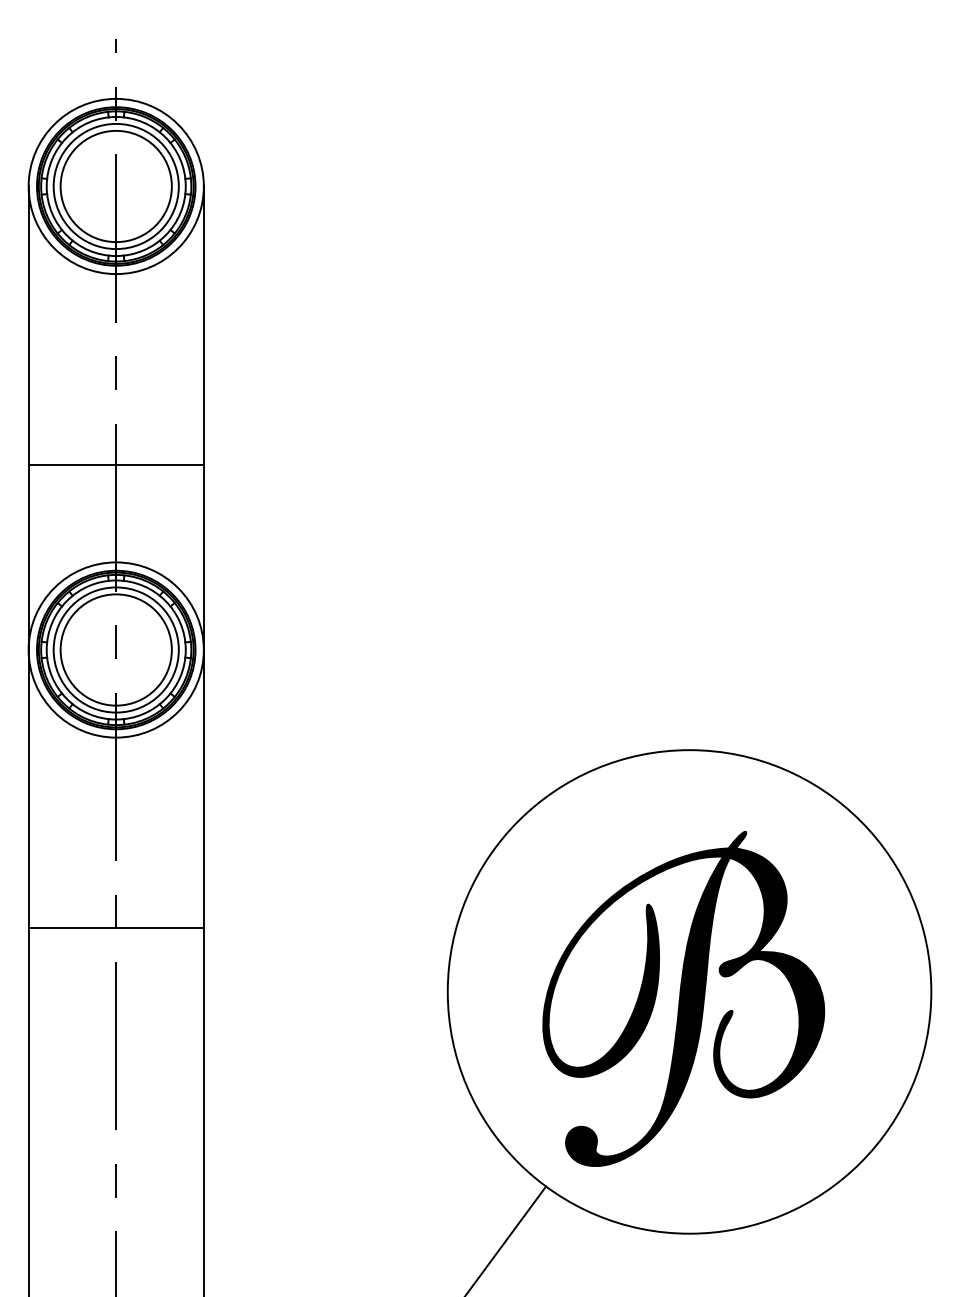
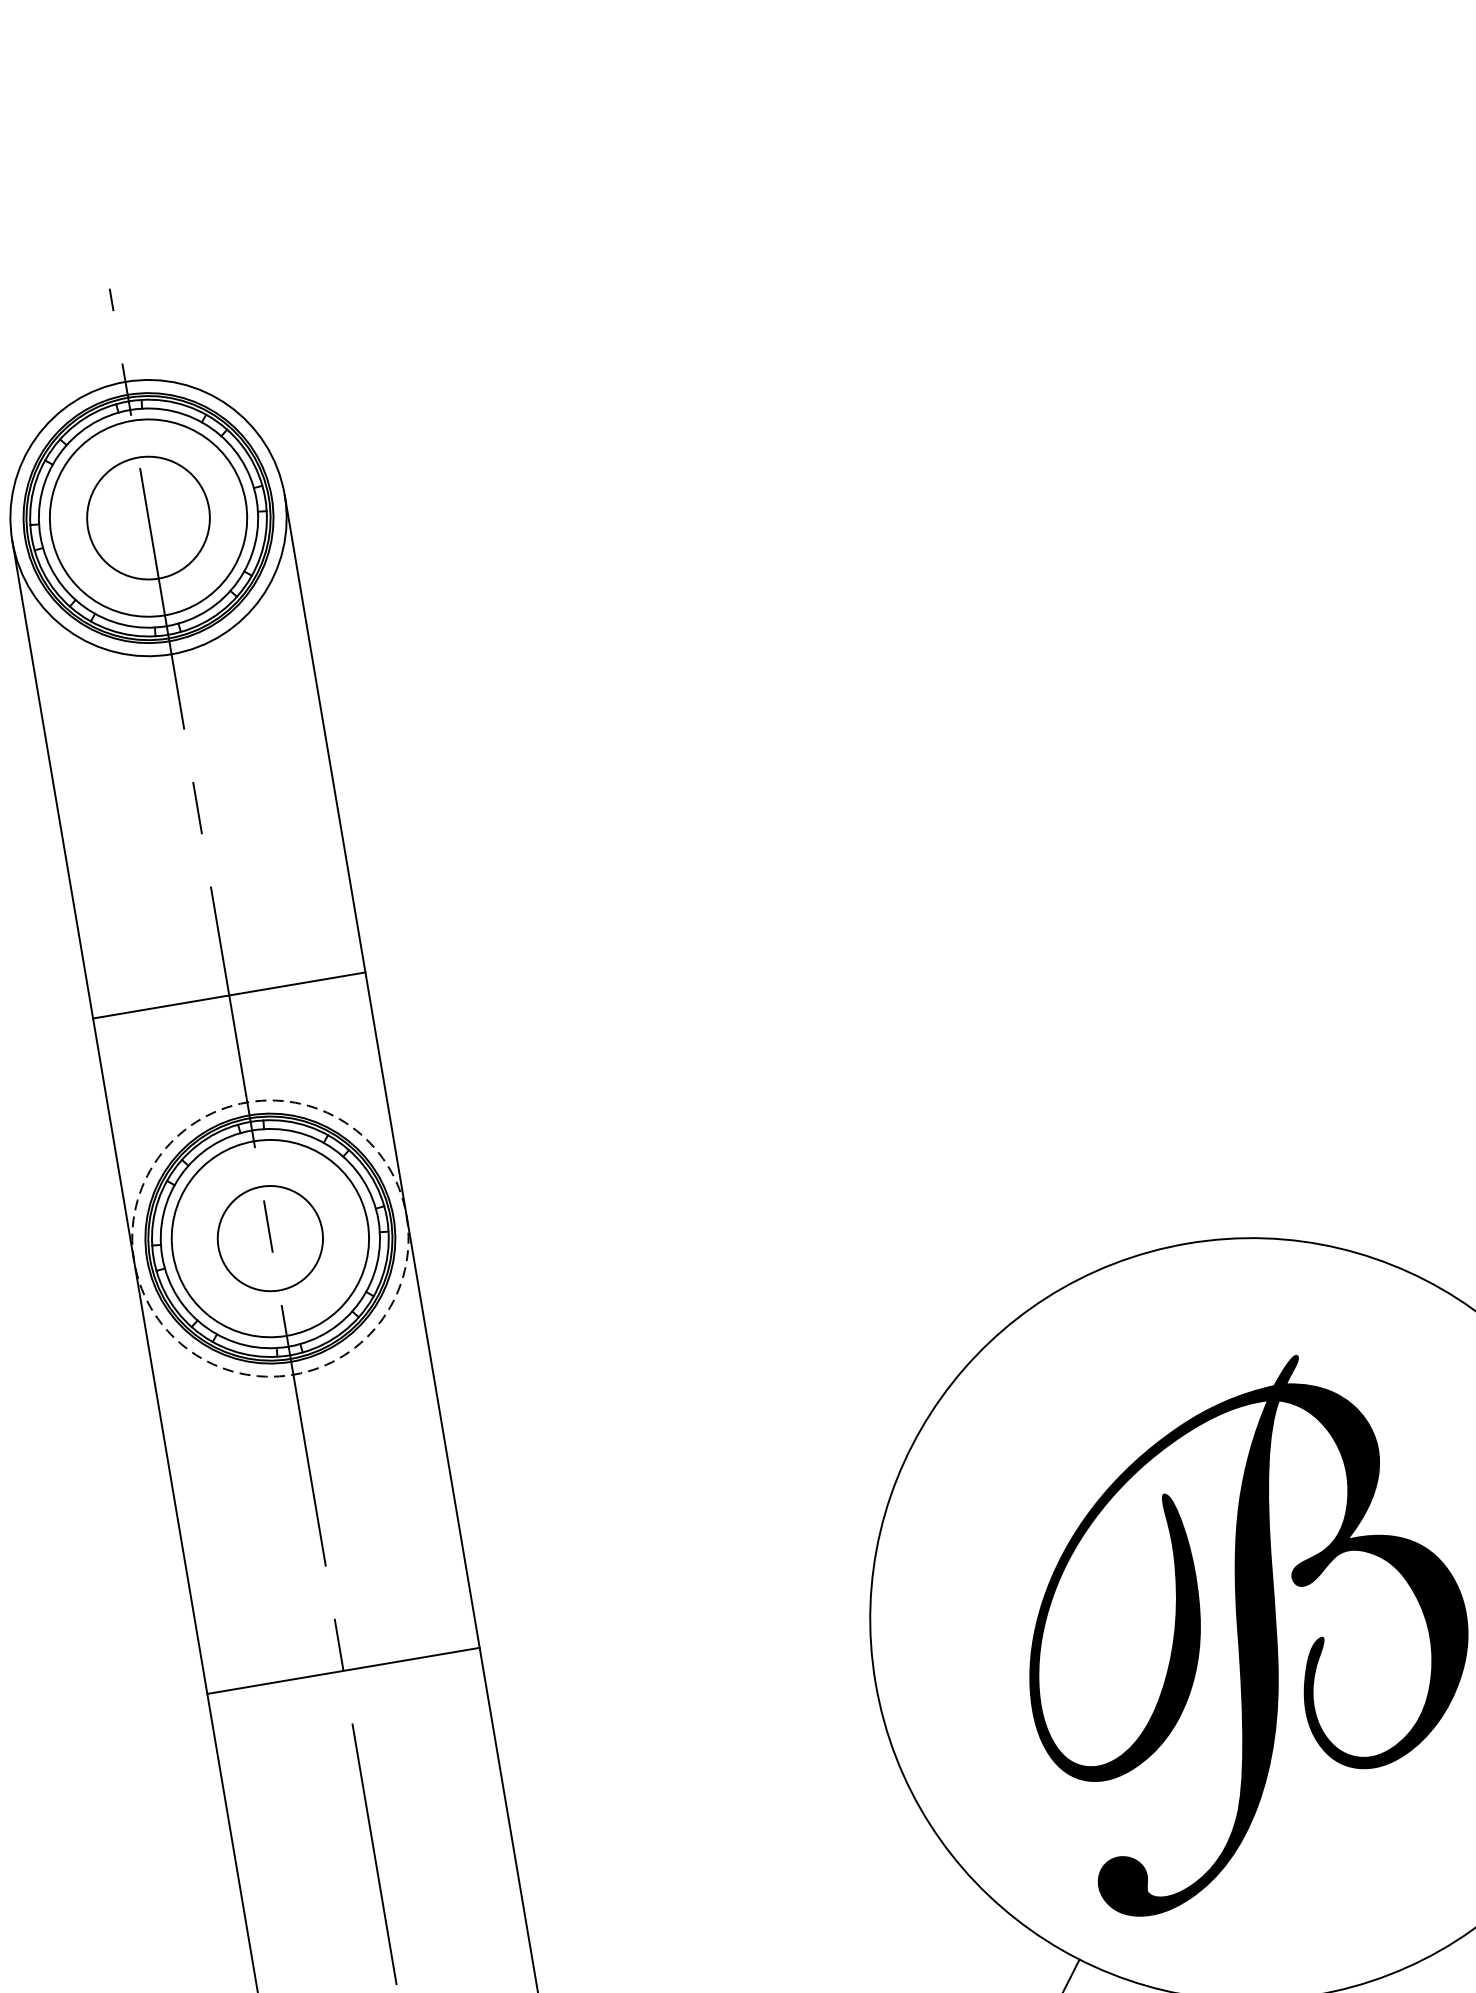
circle: (115, 186) -> (147, 518), size x0.7
line: (115, 464) -> (228, 995), moved
circle: (115, 649) -> (269, 1238), size x0.6
circle: (115, 649) -> (269, 1238), solid -> dashed

